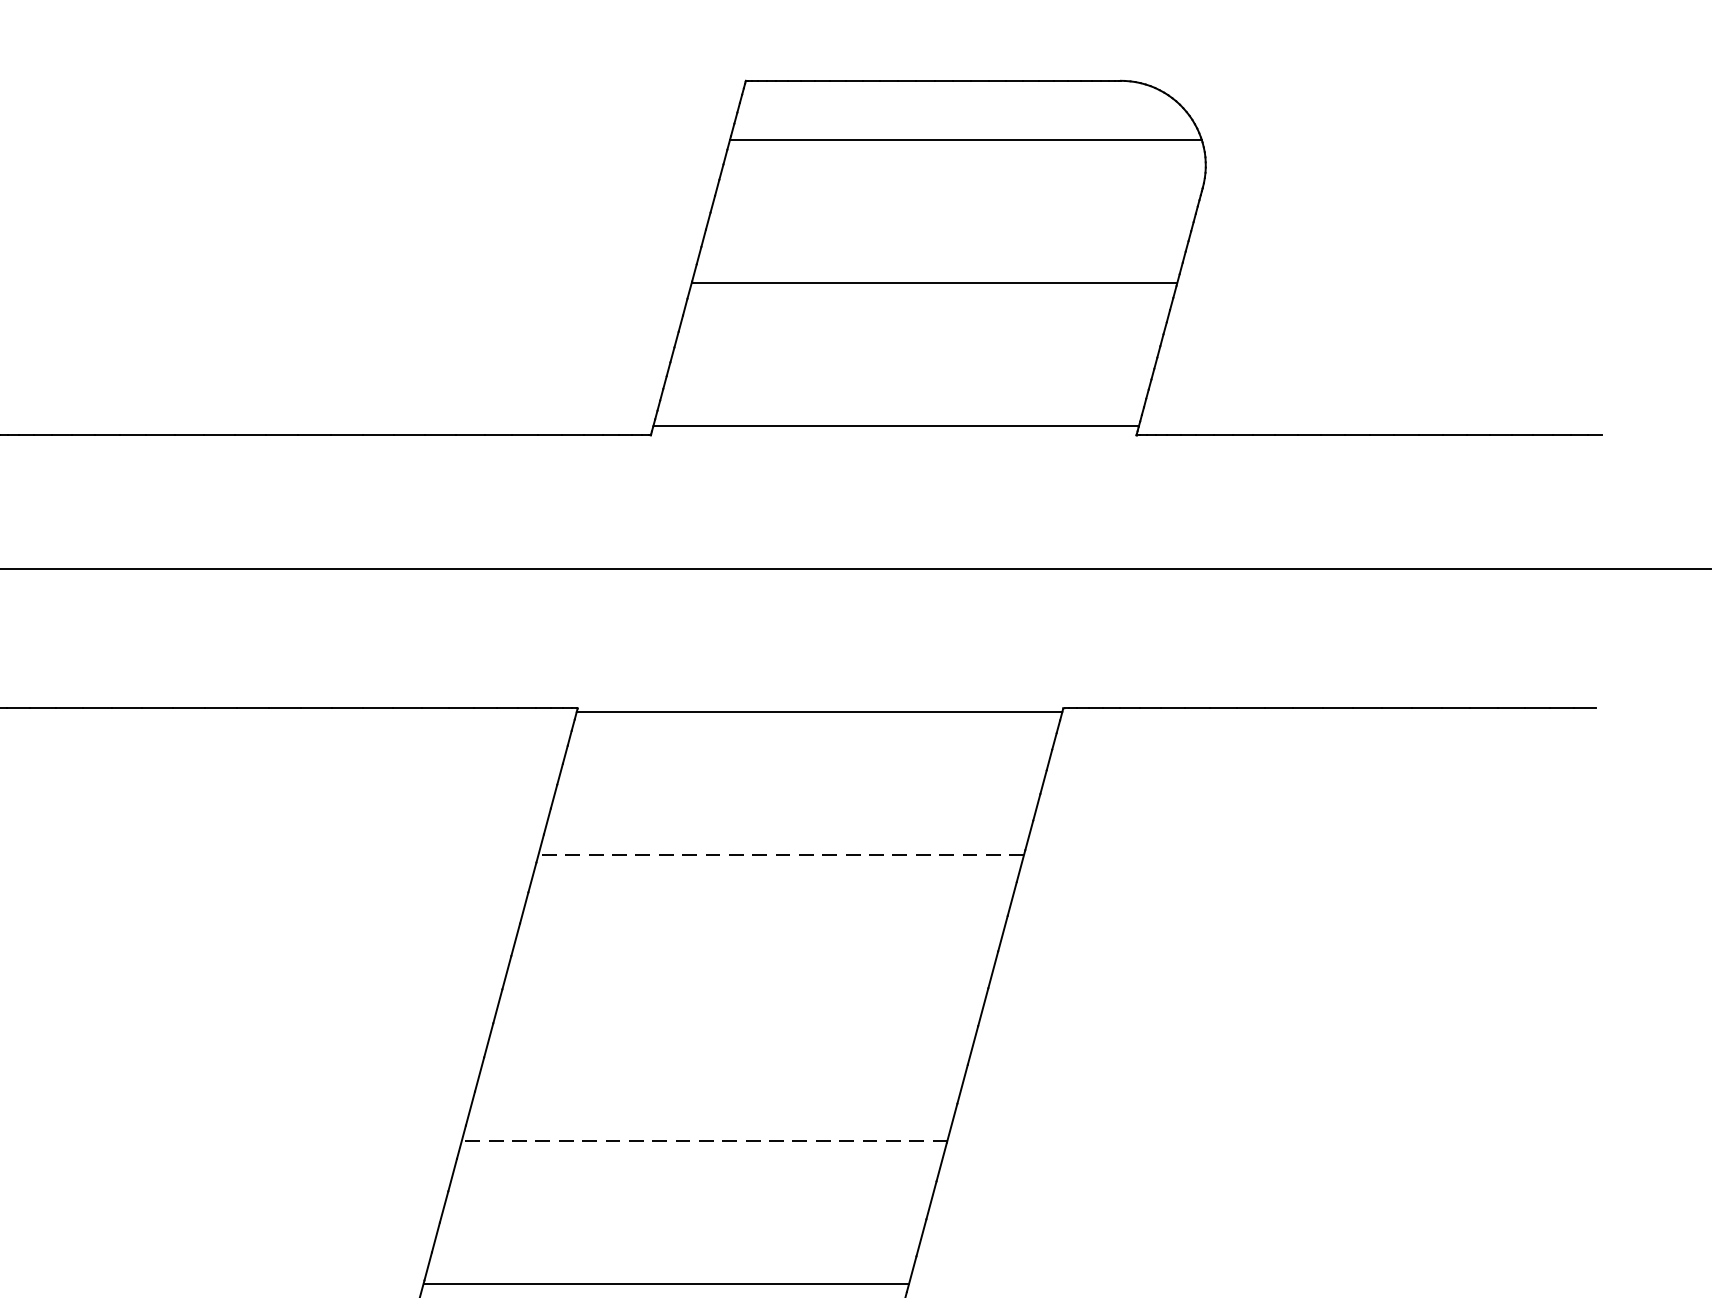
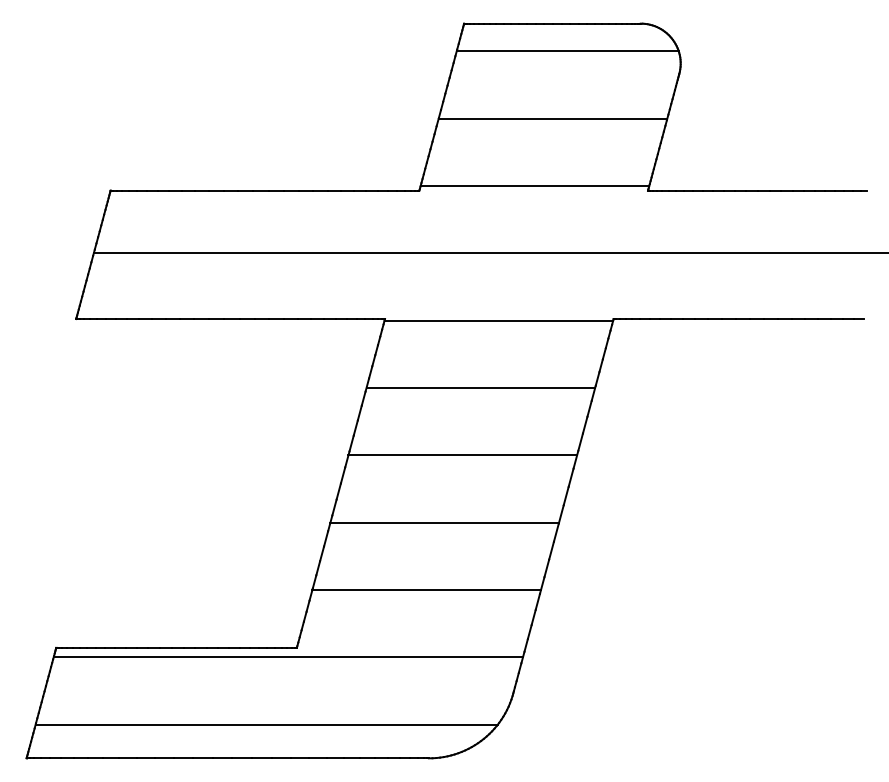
line: (780, 855) -> (480, 388), dashed -> solid
line: (742, 998) -> (462, 455), added
line: (704, 1140) -> (444, 522), dashed -> solid

